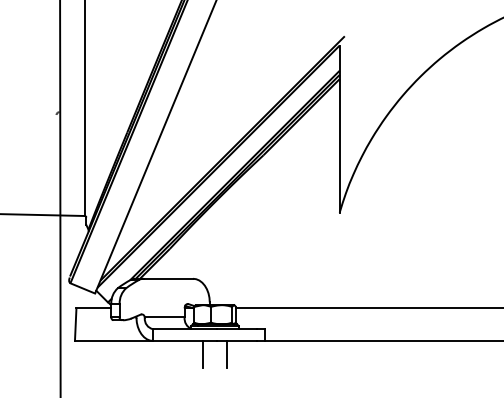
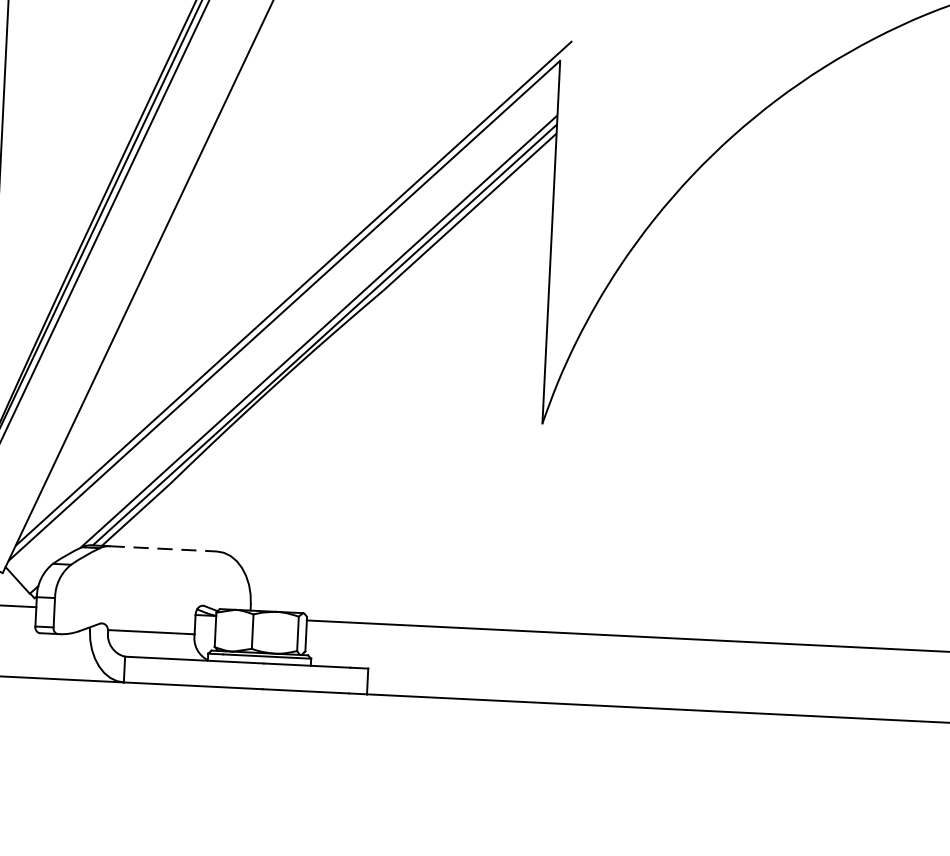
line: (168, 278) -> (163, 548), solid -> dashed
line: (203, 354) -> (231, 717), removed
line: (226, 354) -> (281, 719), removed

